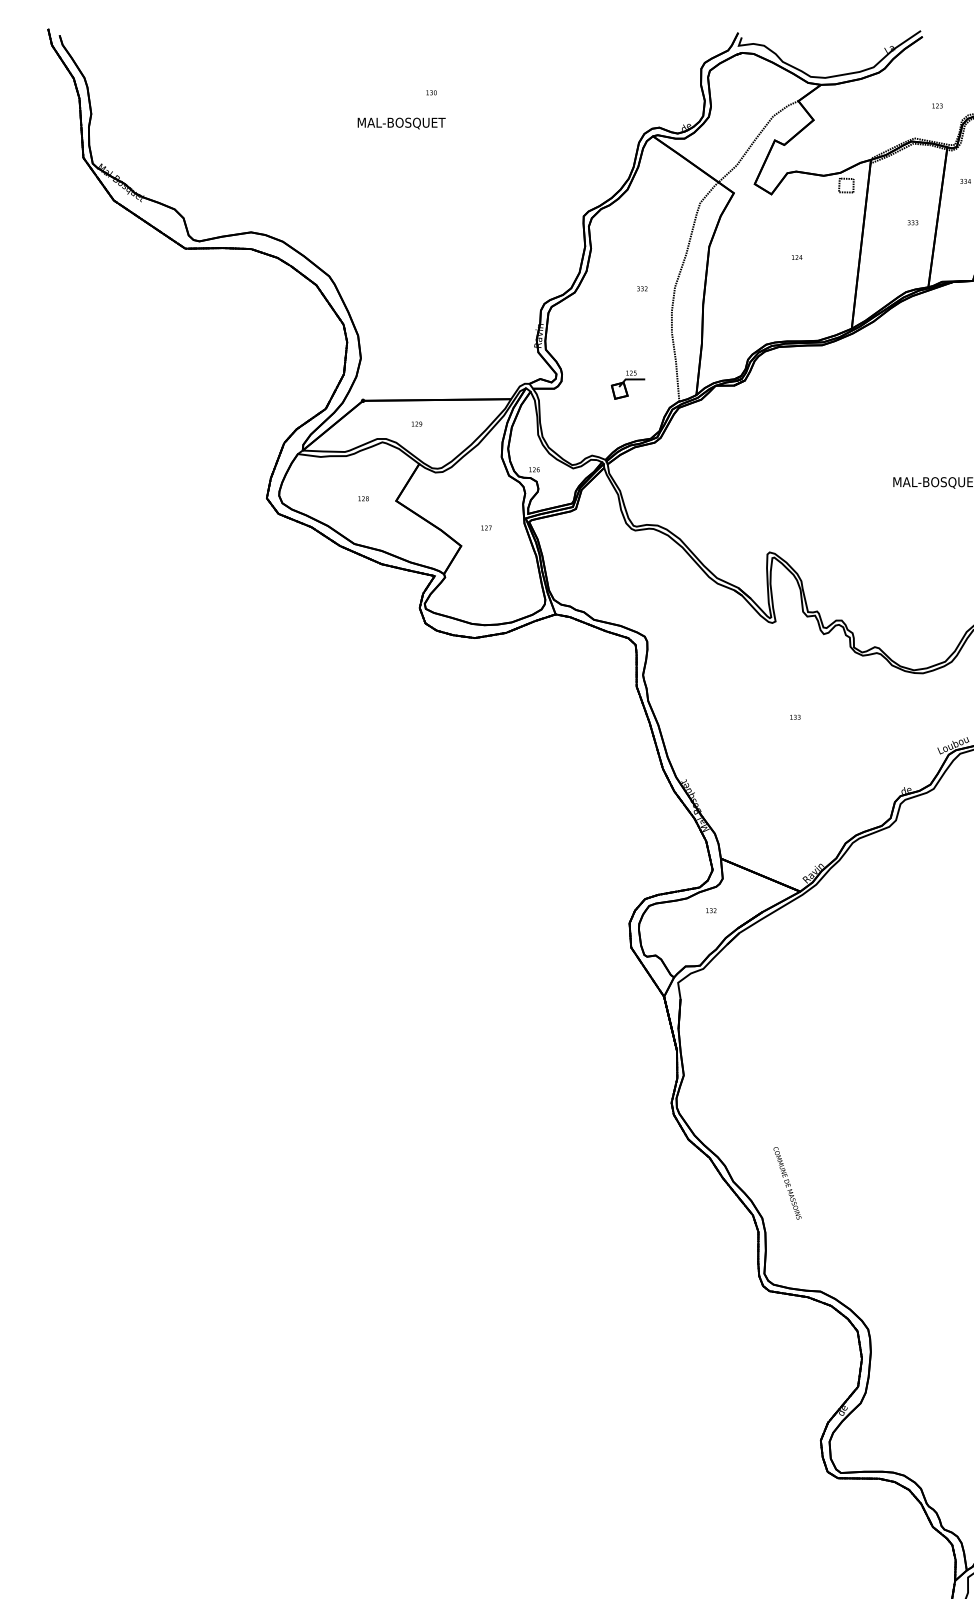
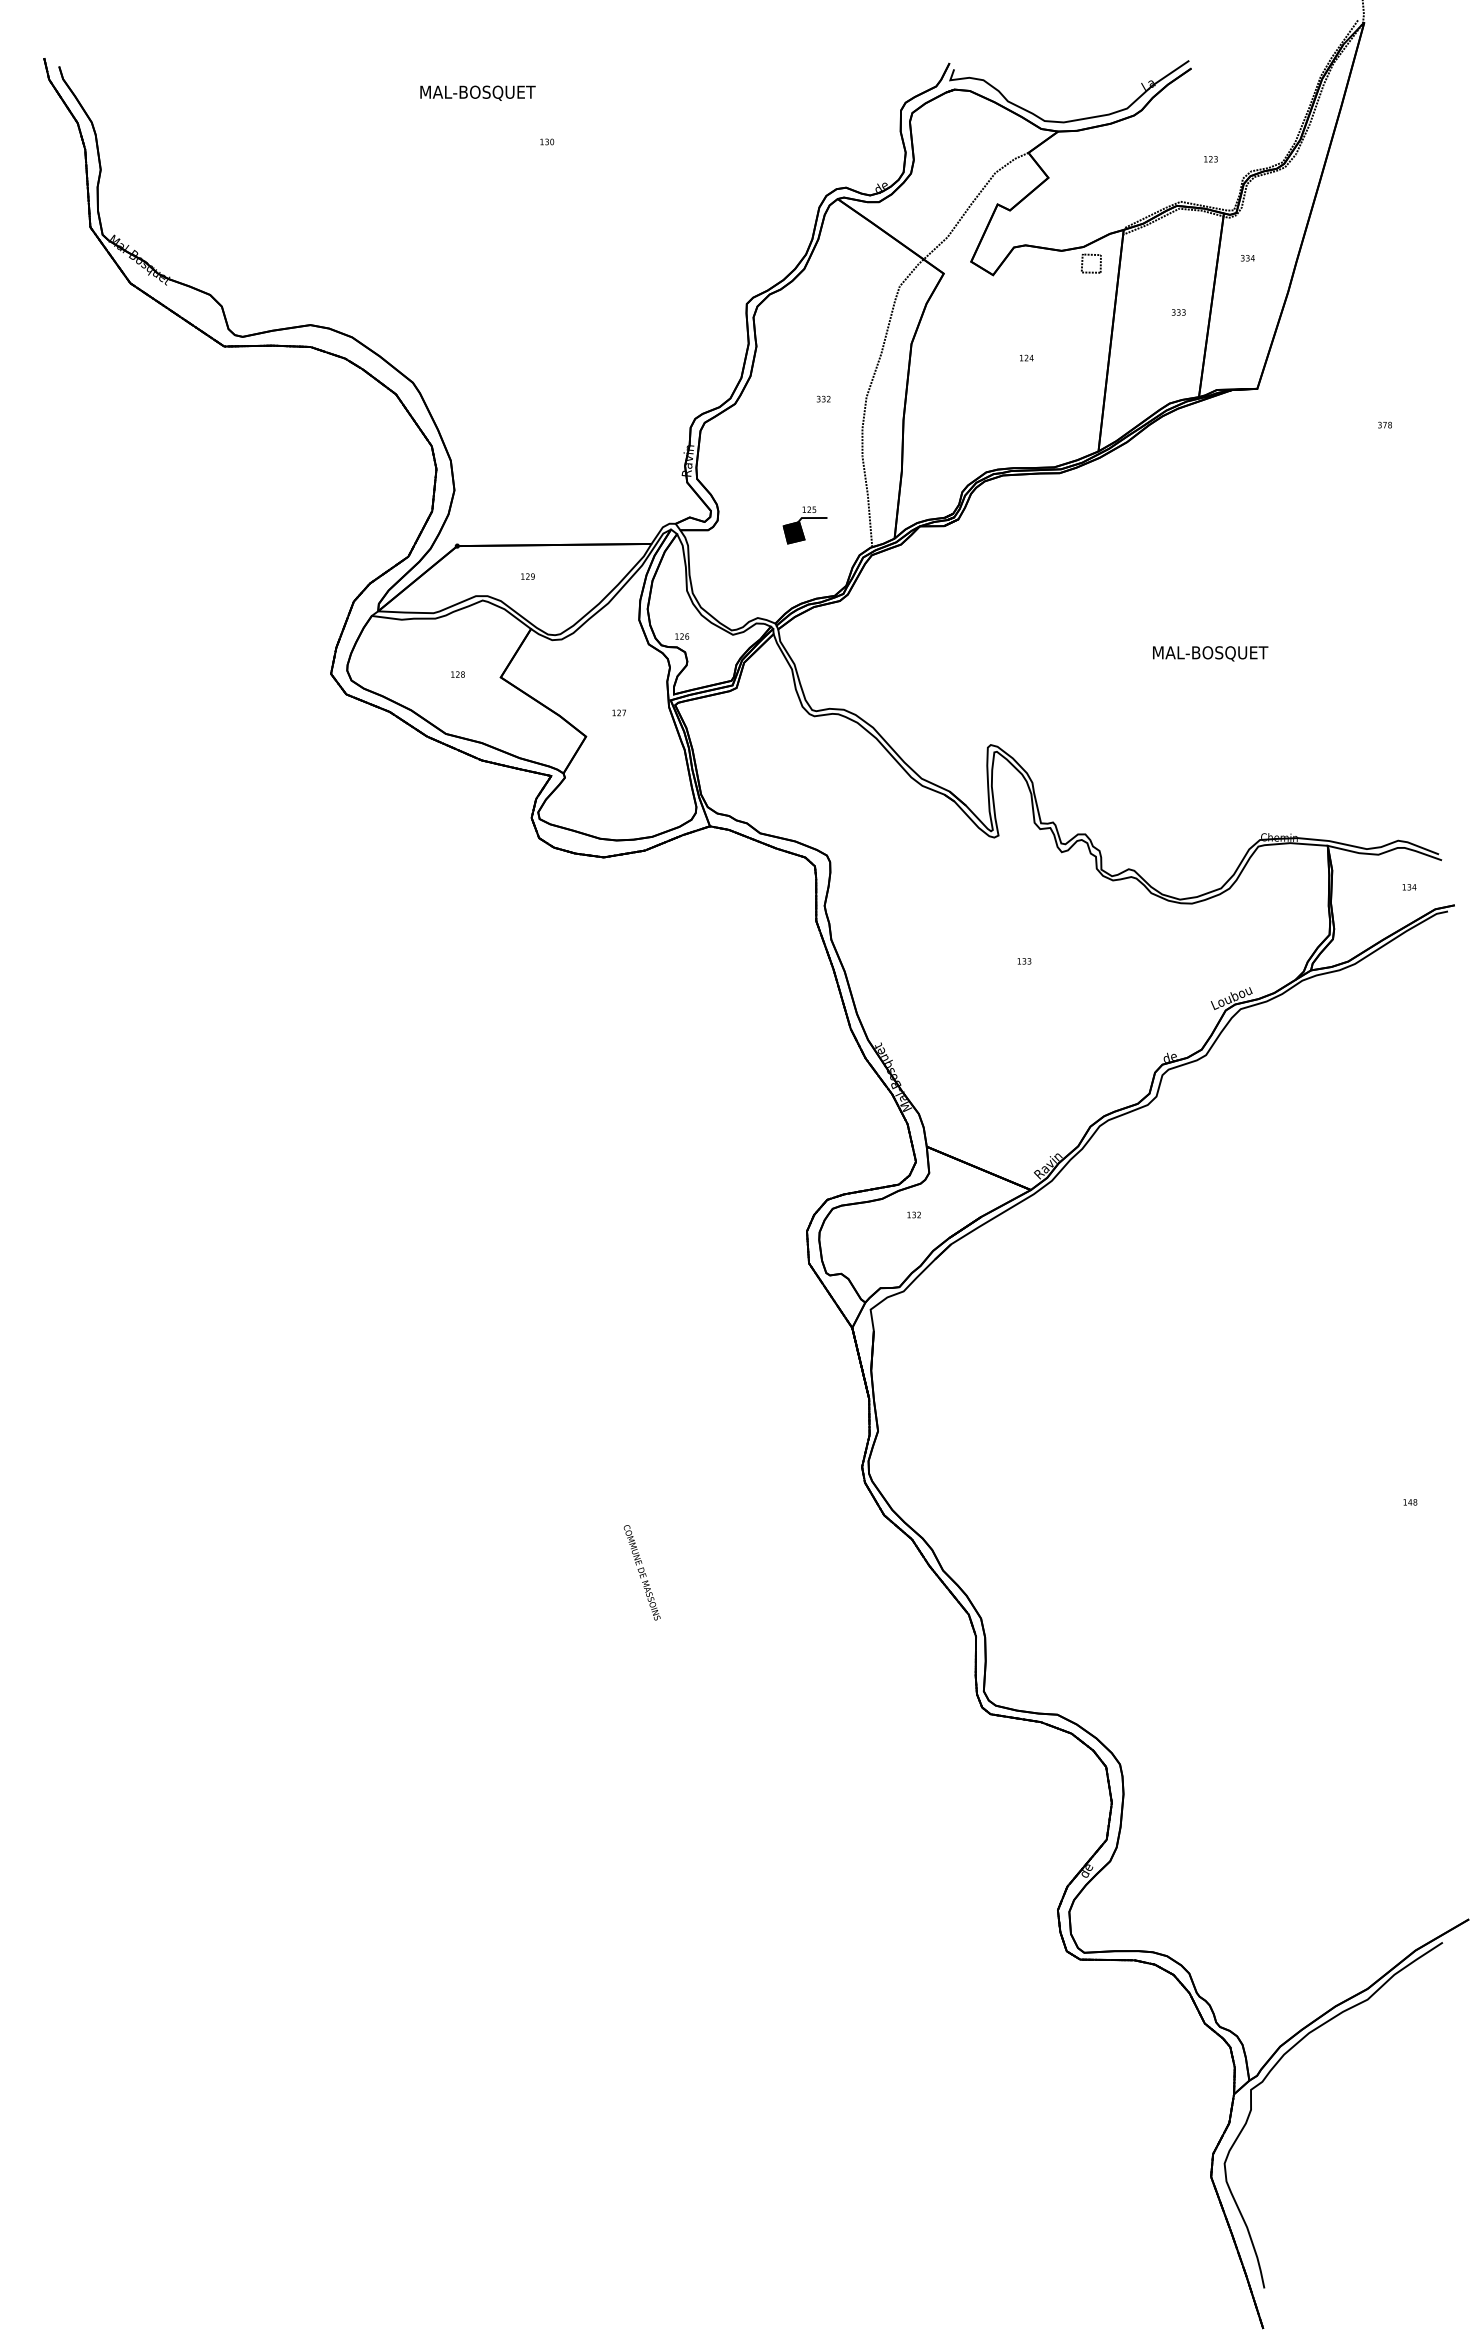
text: (401, 122) -> (477, 92), moved
fill: (619, 390) -> (793, 532), added
text: (787, 1183) -> (641, 1572), moved

